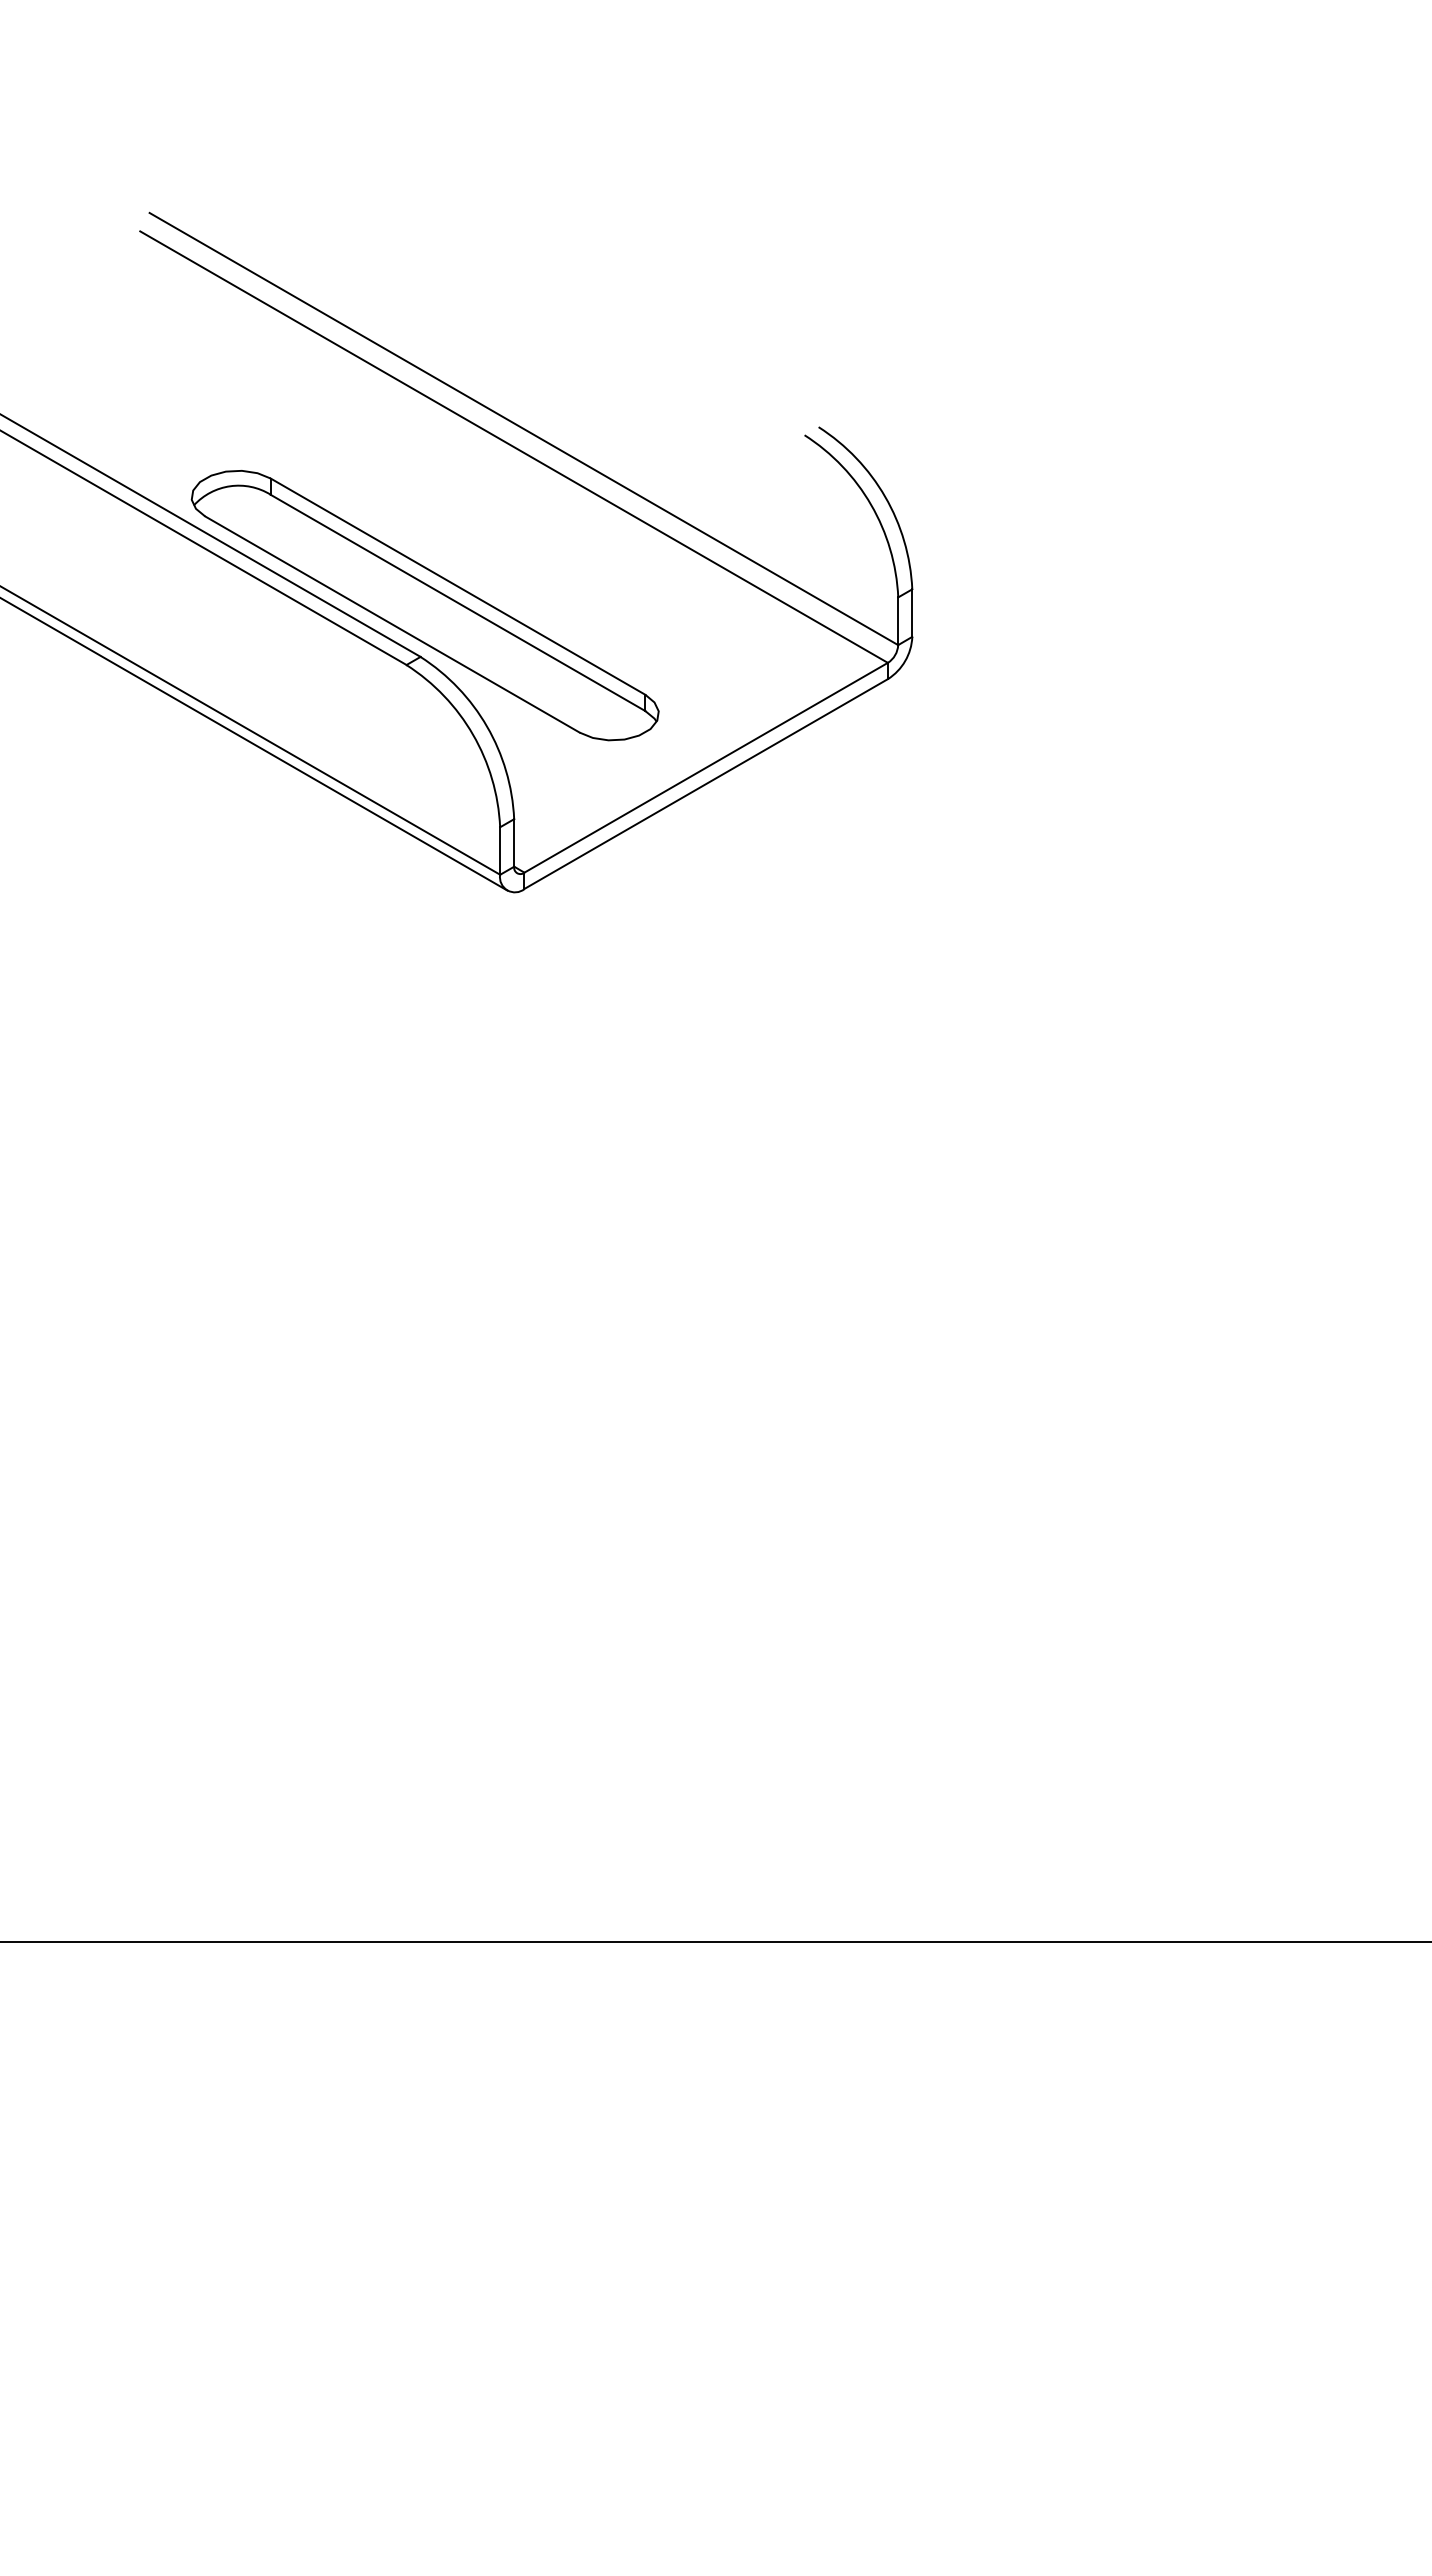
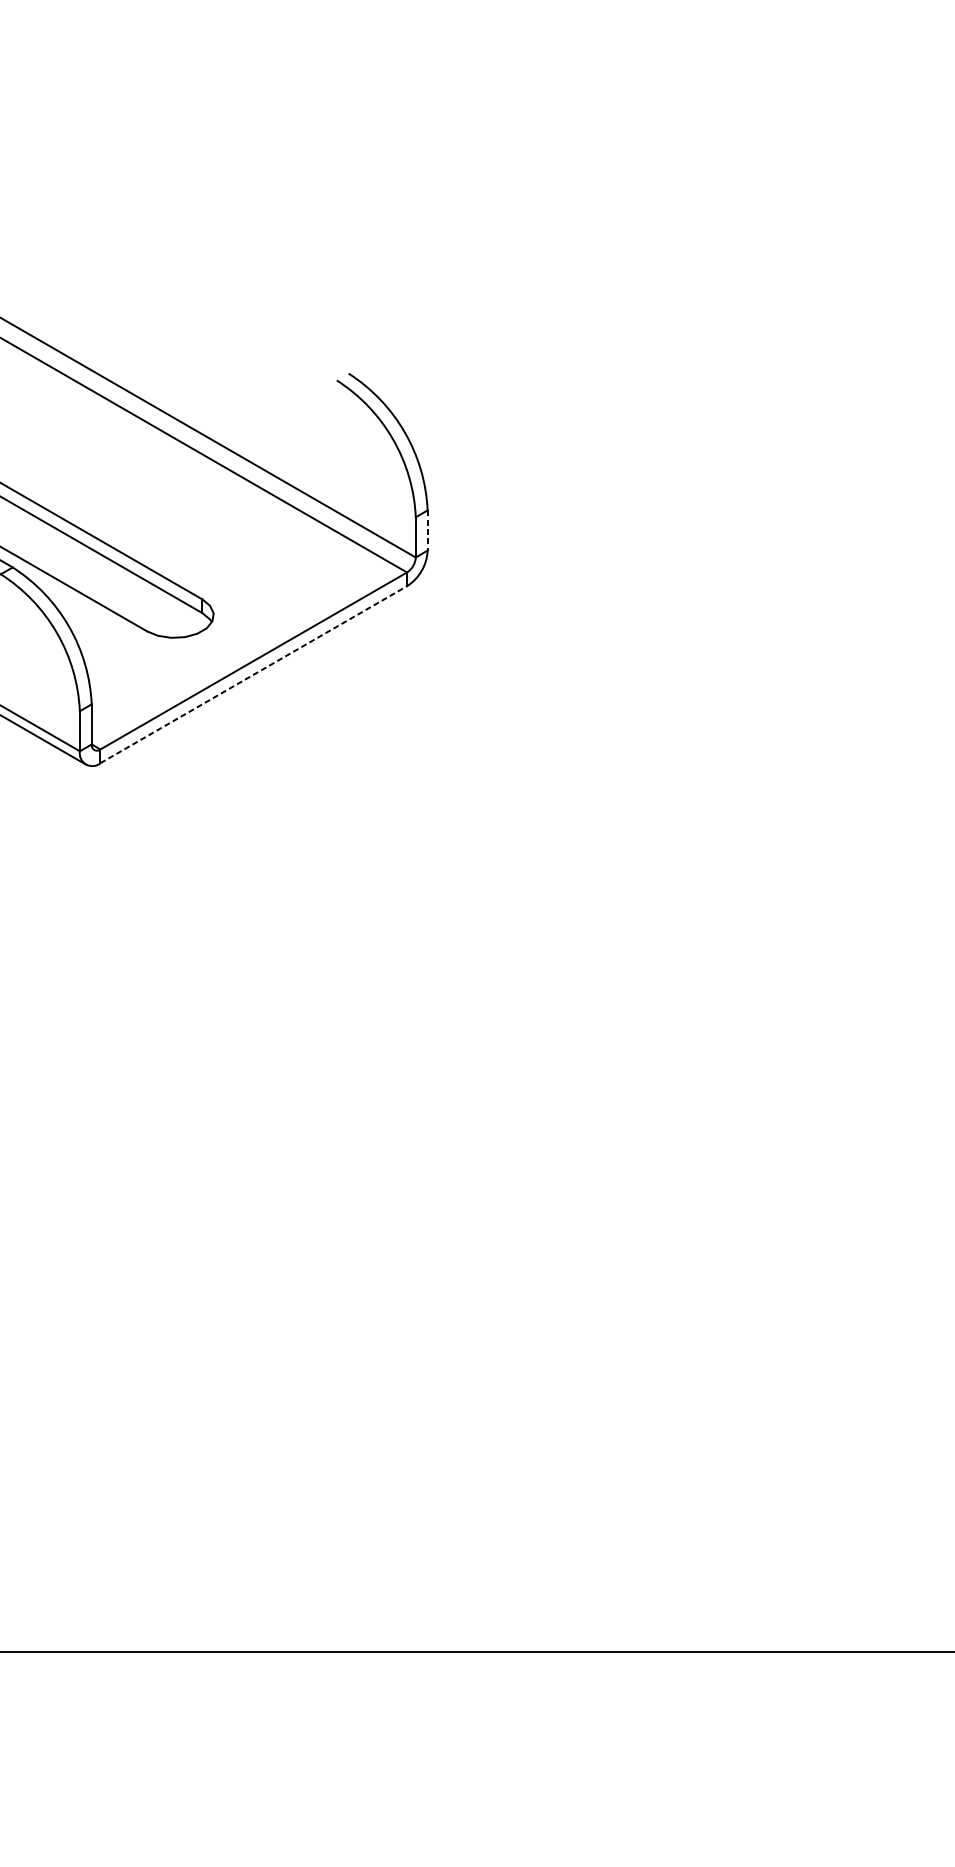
line: (912, 613) -> (427, 530), solid -> dashed
line: (706, 784) -> (254, 675), solid -> dashed

